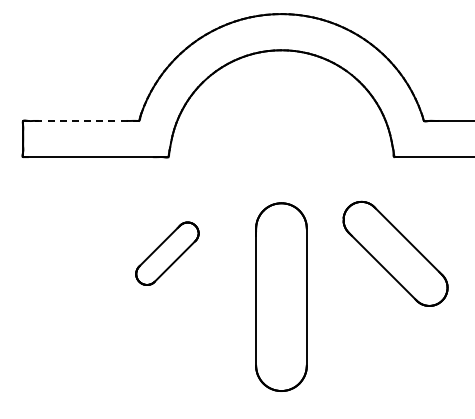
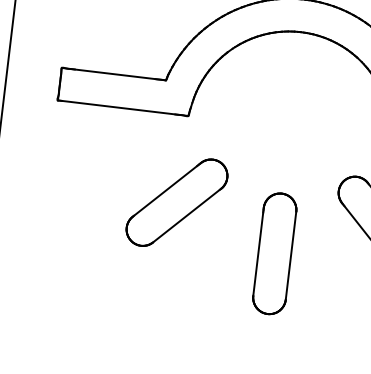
line: (81, 120) -> (114, 73), dashed -> solid
part: (167, 253) -> (177, 202), size x1.67
part: (281, 297) -> (274, 254), size x0.71

